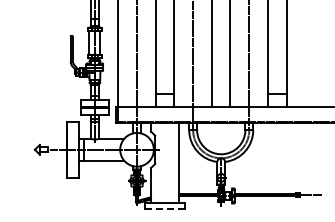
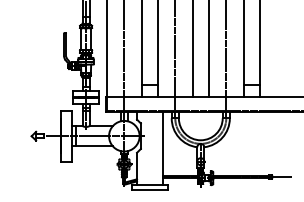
line: (165, 208) -> (150, 189), dashed -> solid

